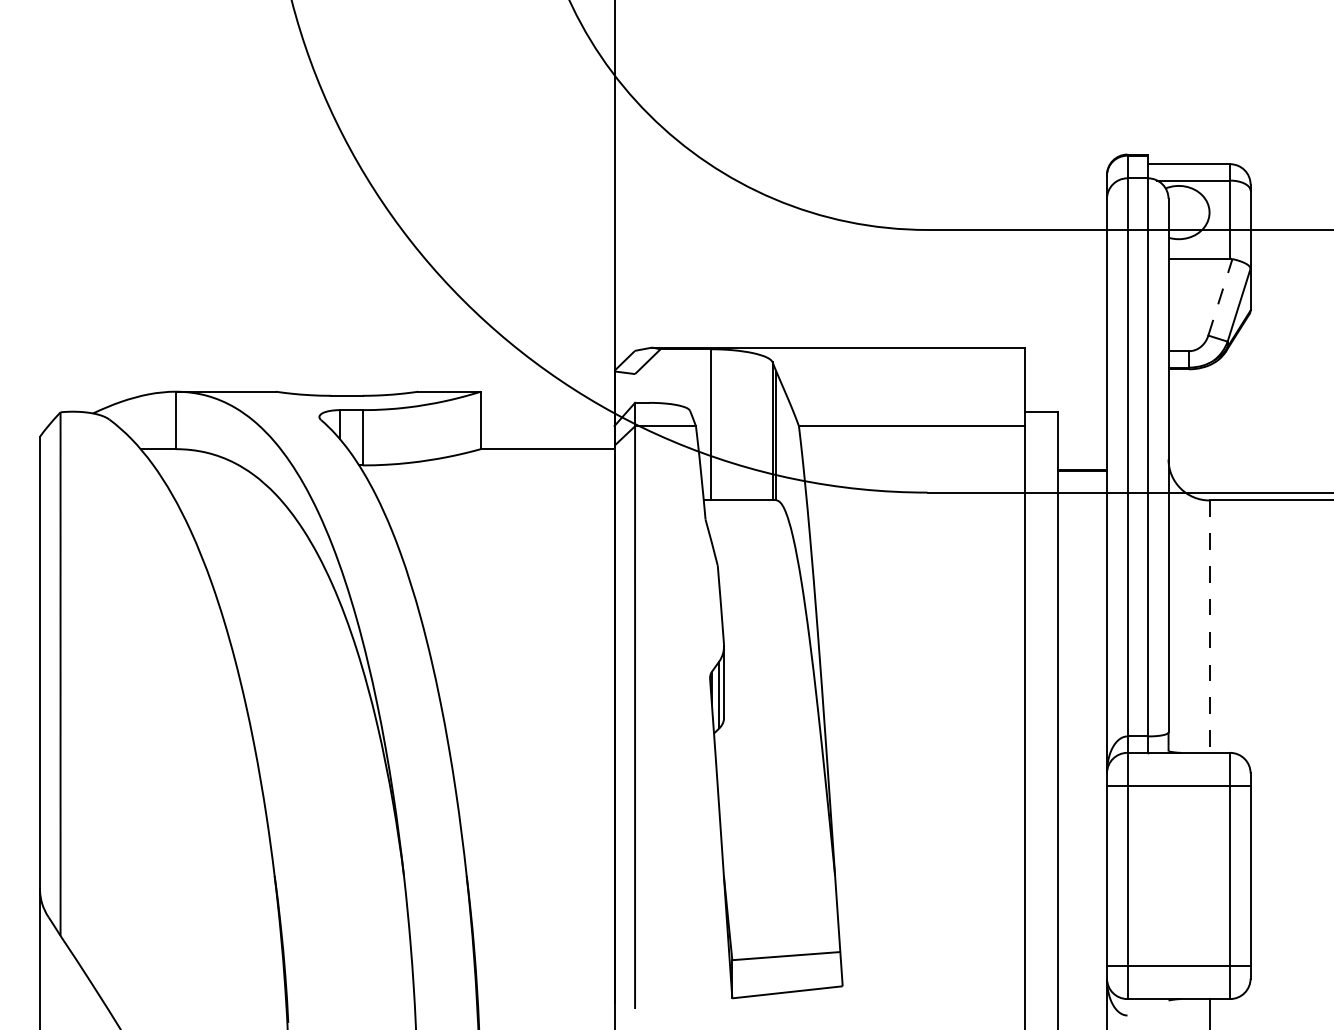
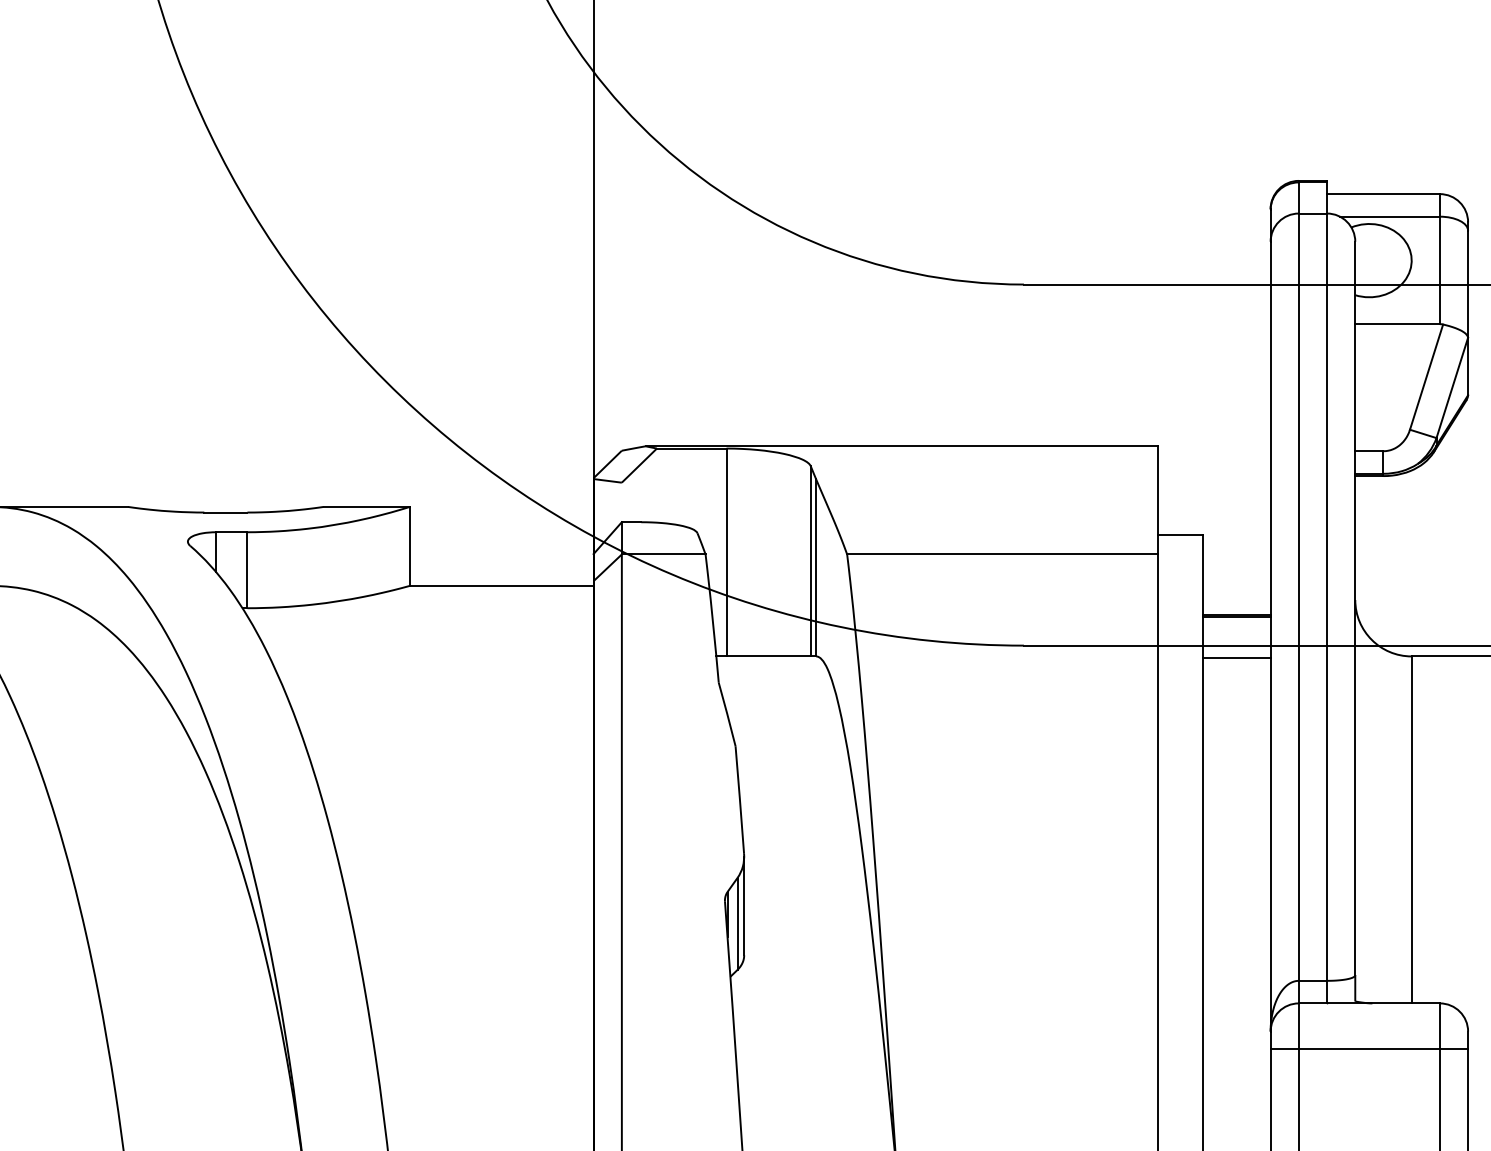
line: (1220, 296) -> (1426, 376), dashed -> solid
line: (1081, 501) -> (1235, 657), added
line: (1209, 627) -> (1411, 831), dashed -> solid

